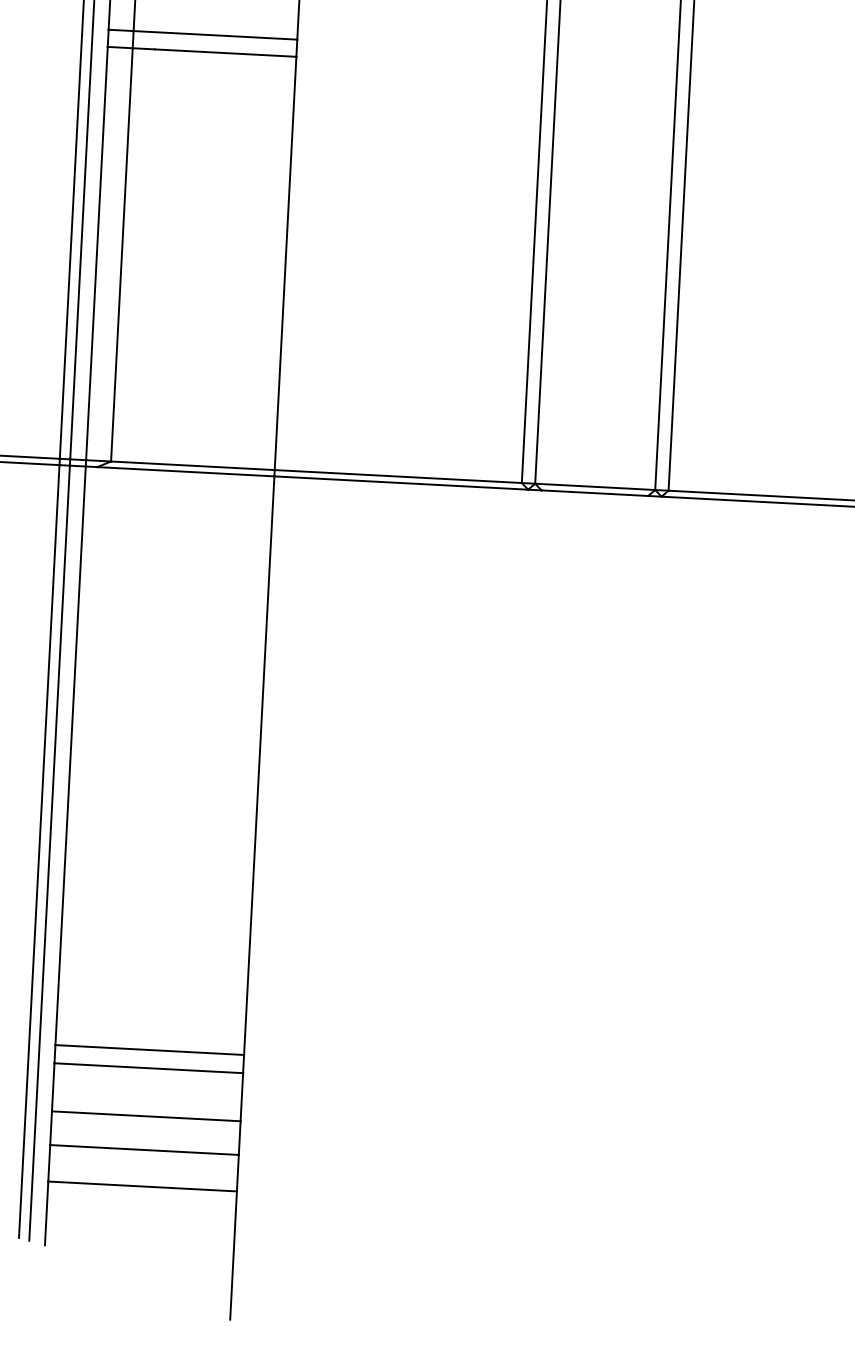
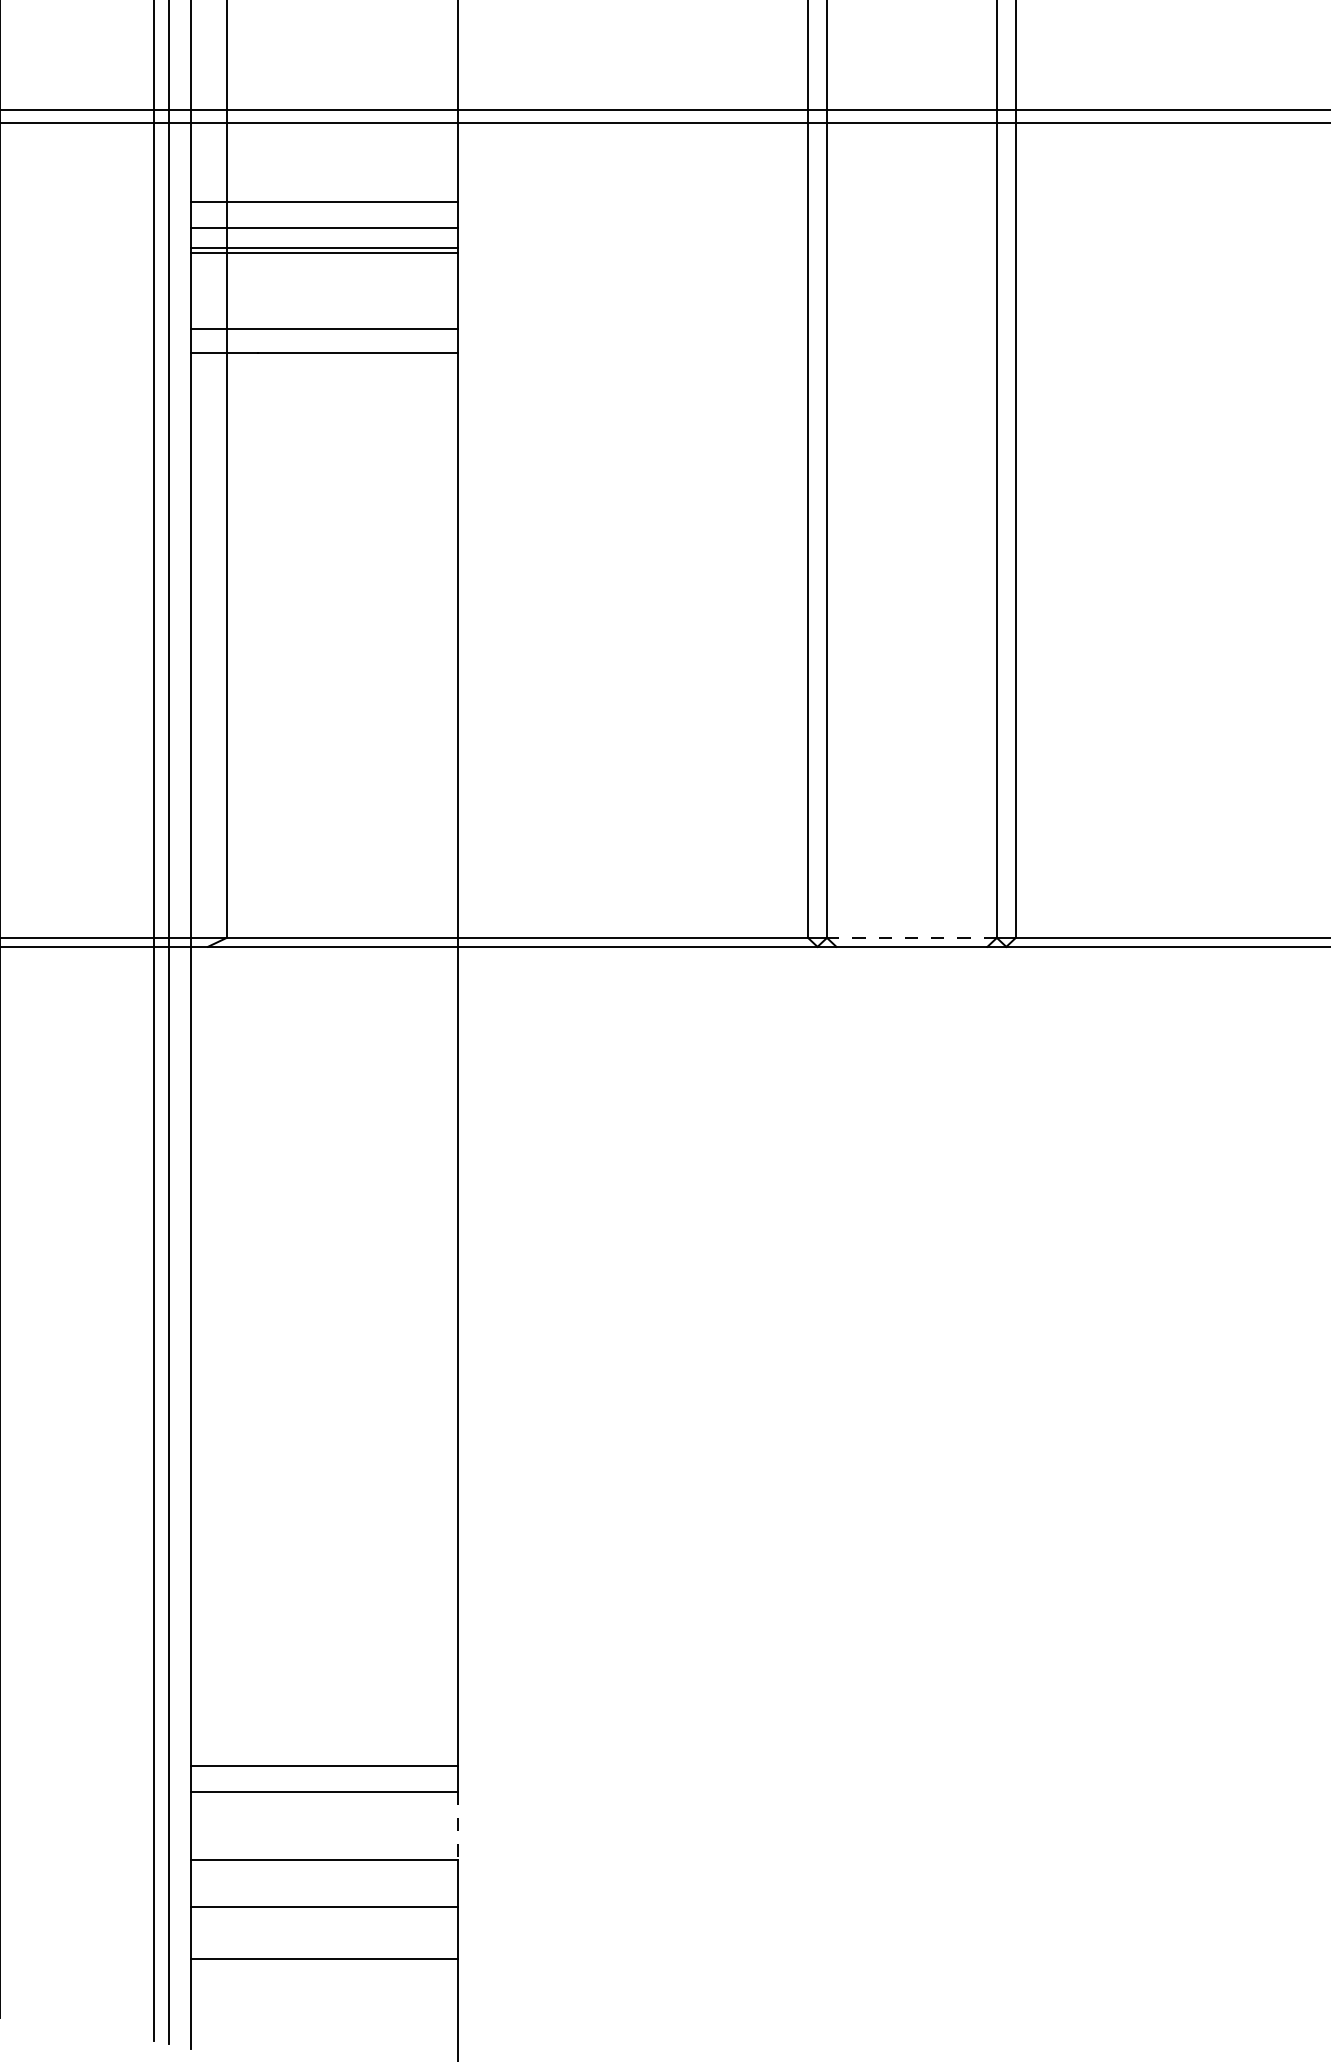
line: (594, 486) -> (911, 937), solid -> dashed
line: (241, 1097) -> (458, 1826), solid -> dashed

